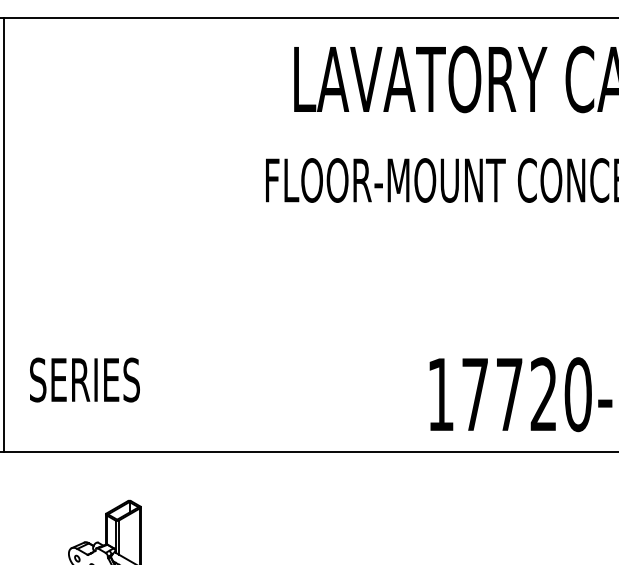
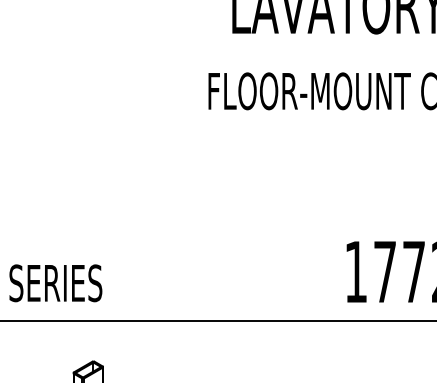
text: (84, 379) -> (55, 282), moved

